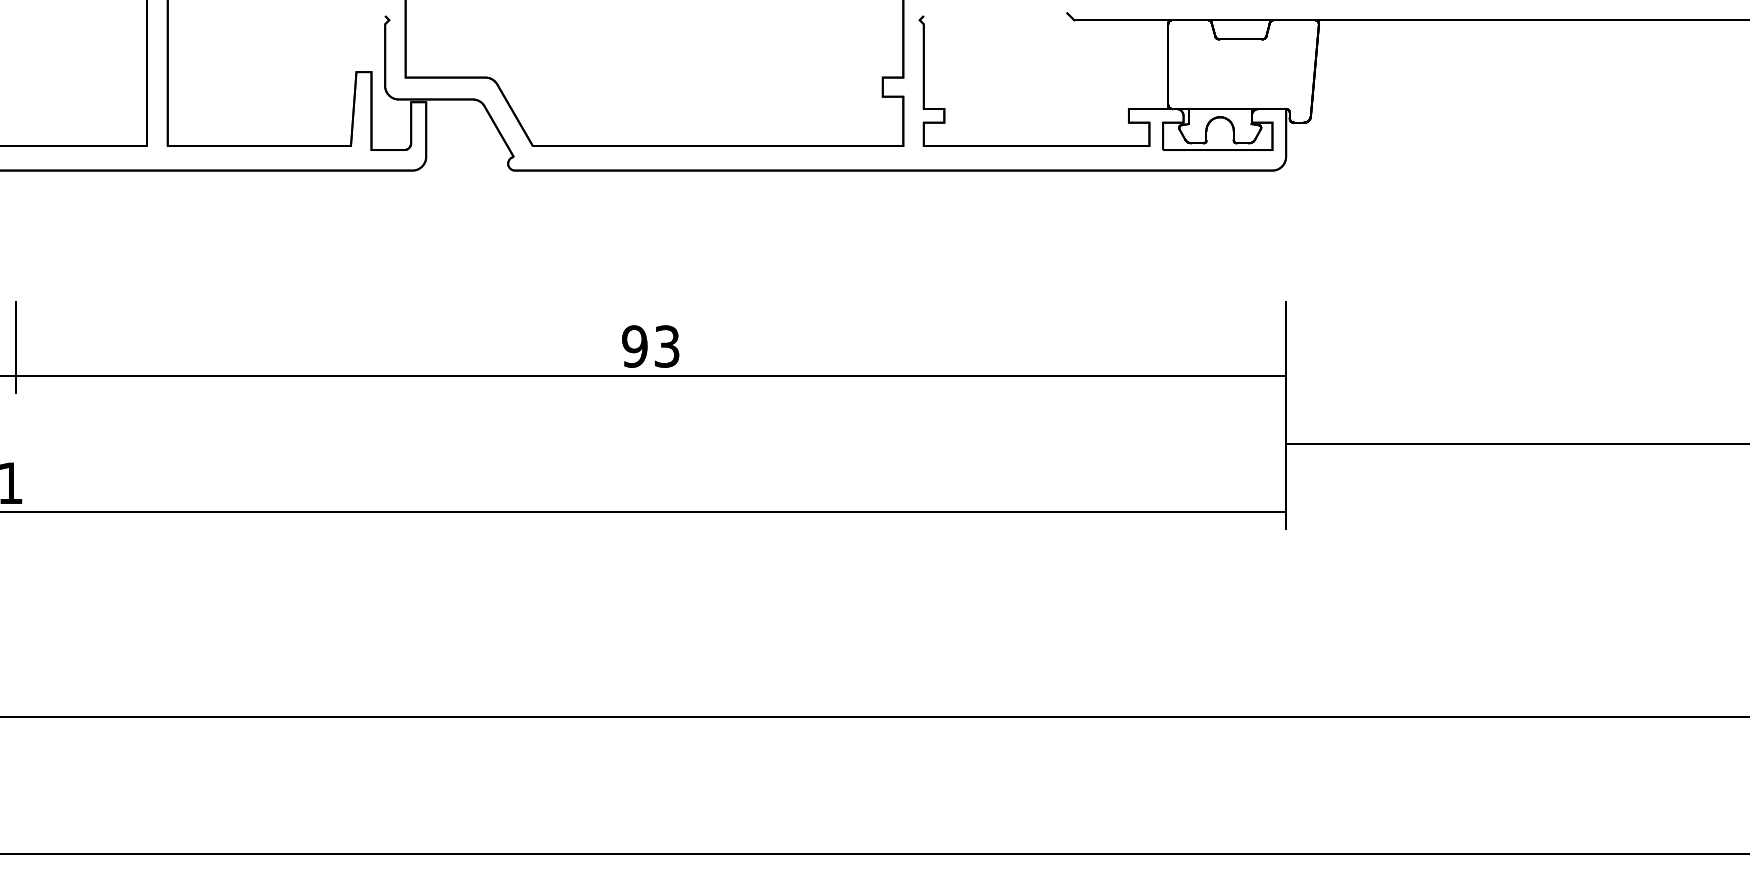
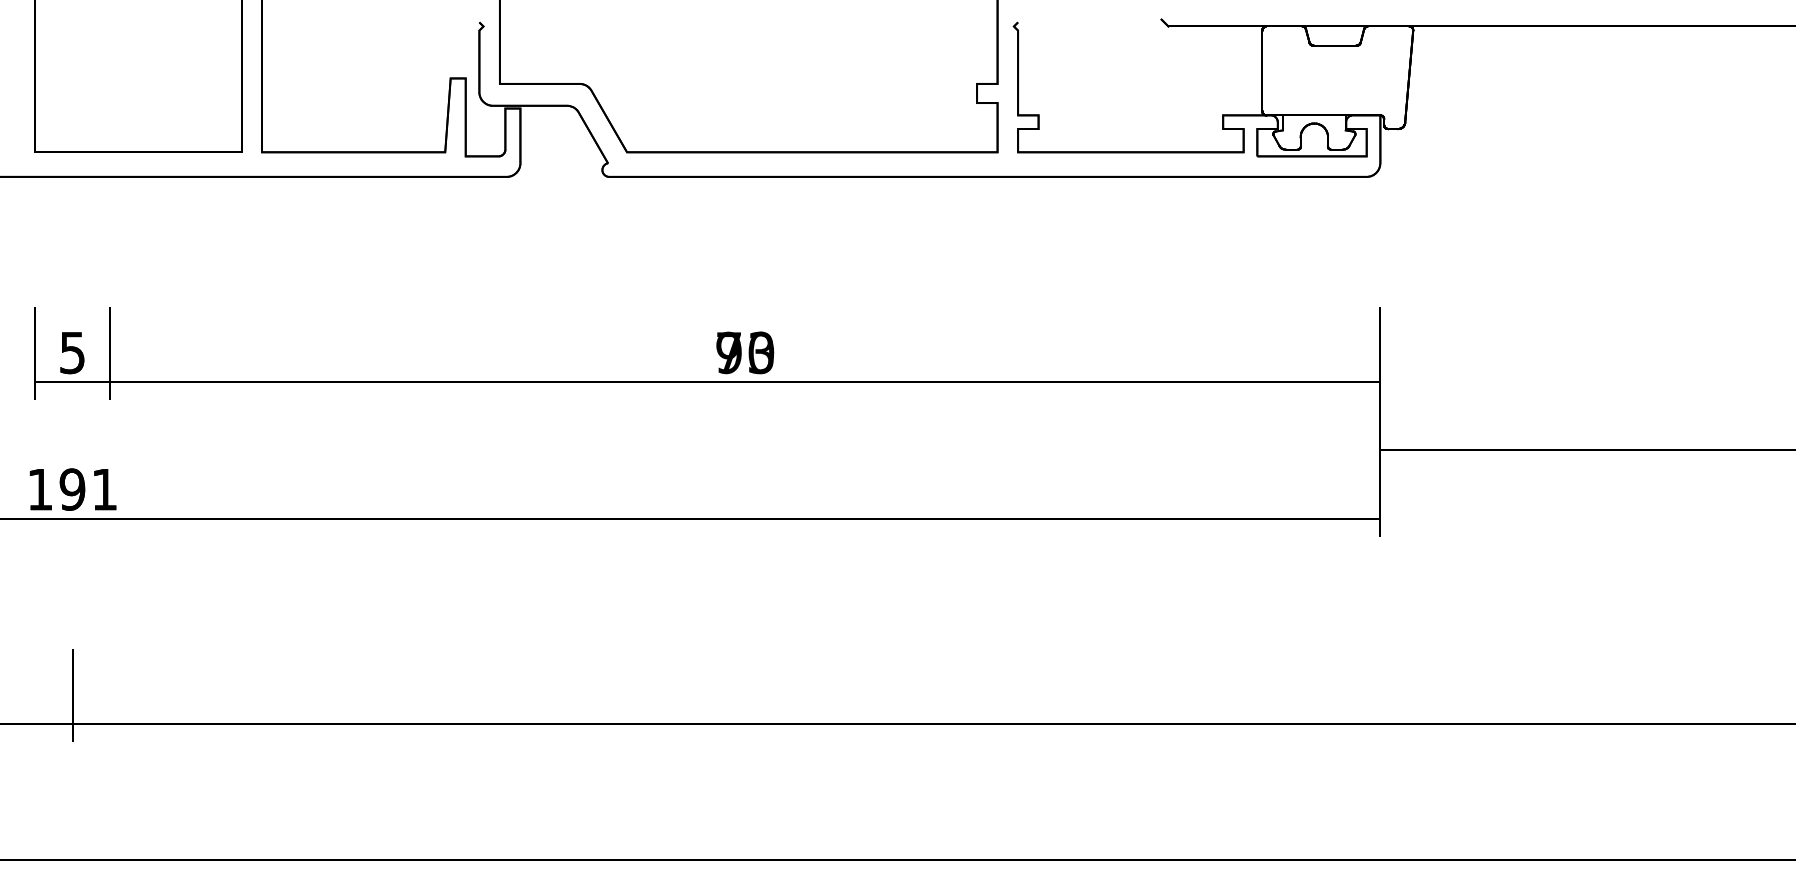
text: (651, 346) -> (745, 352), 93 -> 70

